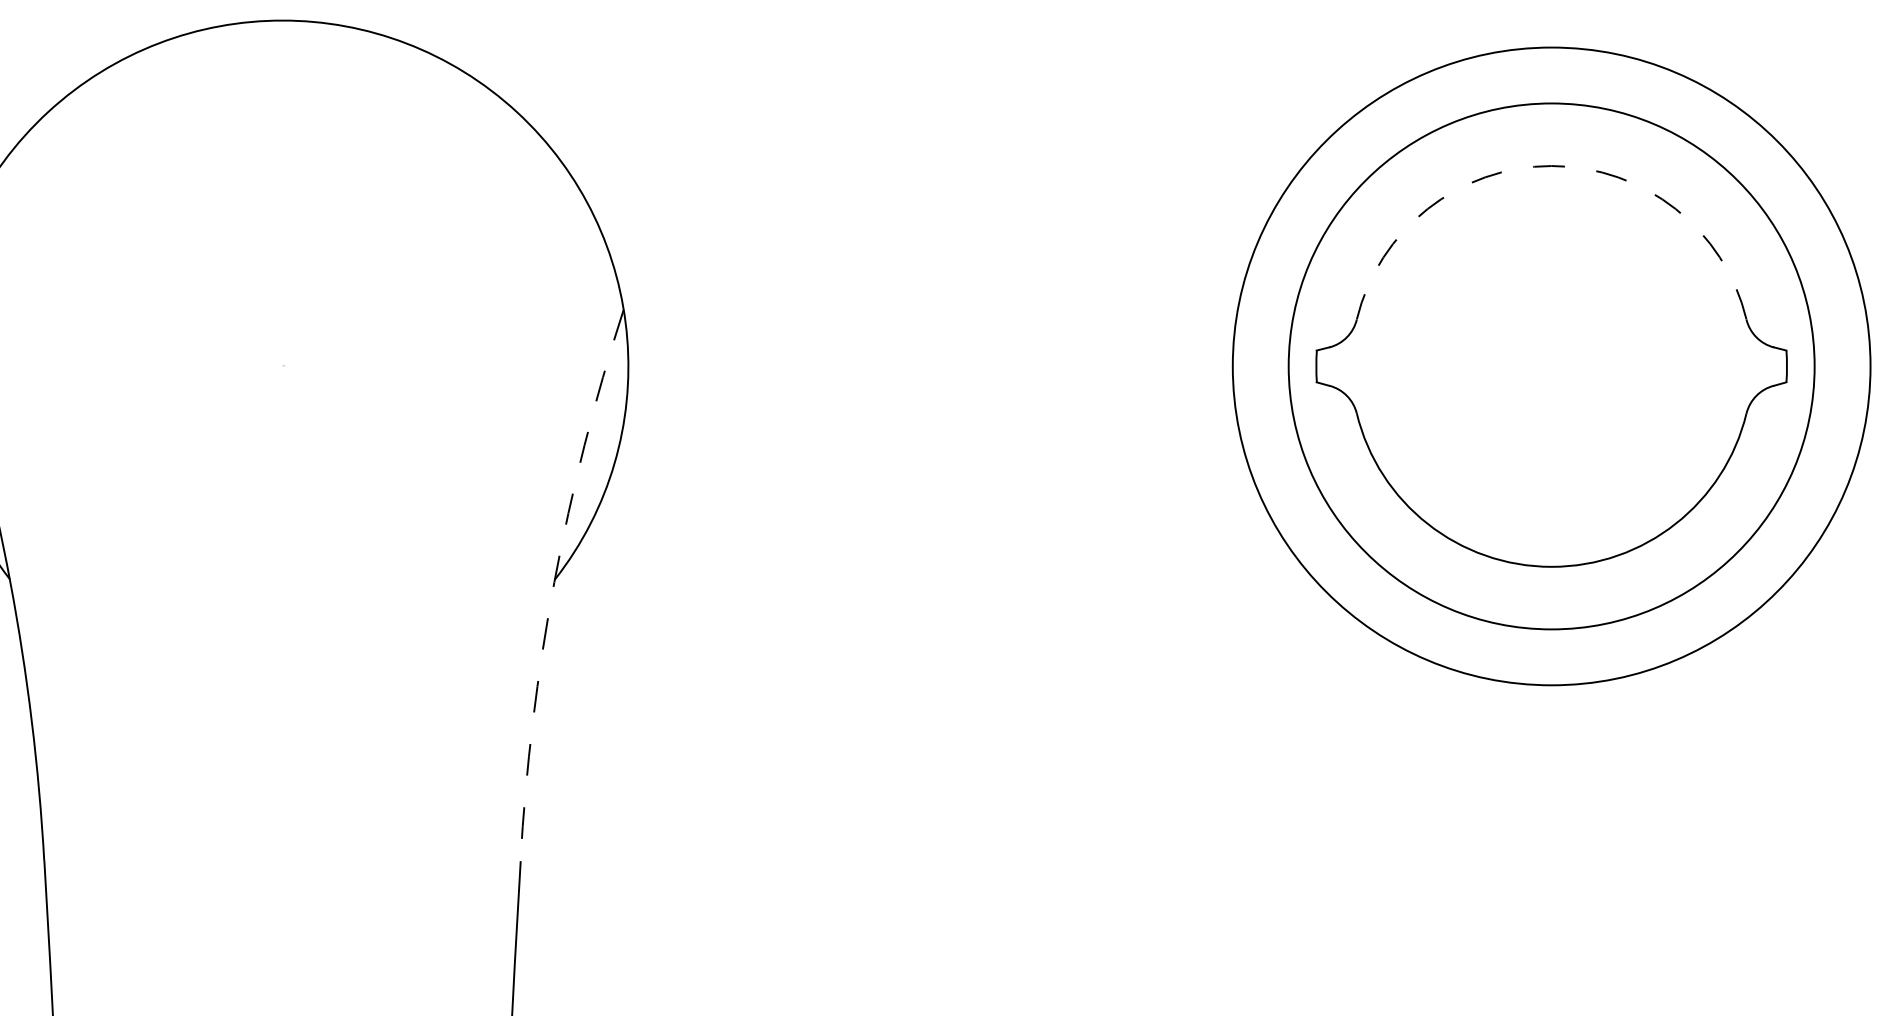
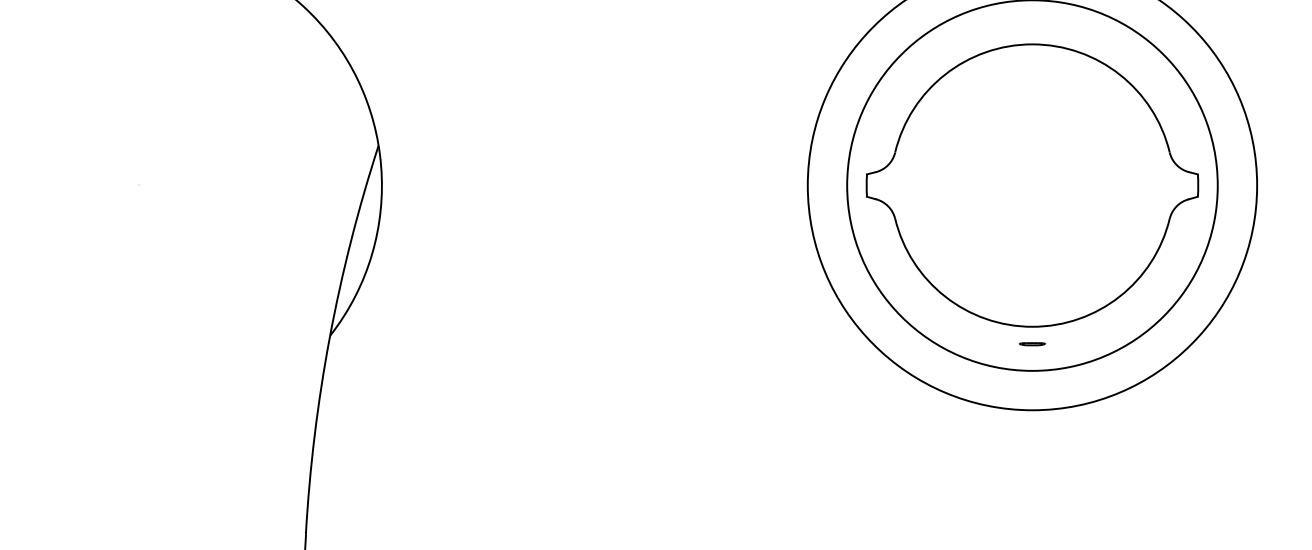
arc: (1551, 166) -> (1032, 44), dashed -> solid
arc: (554, 582) -> (329, 337), dashed -> solid
part: (1551, 591) -> (1032, 344), added

